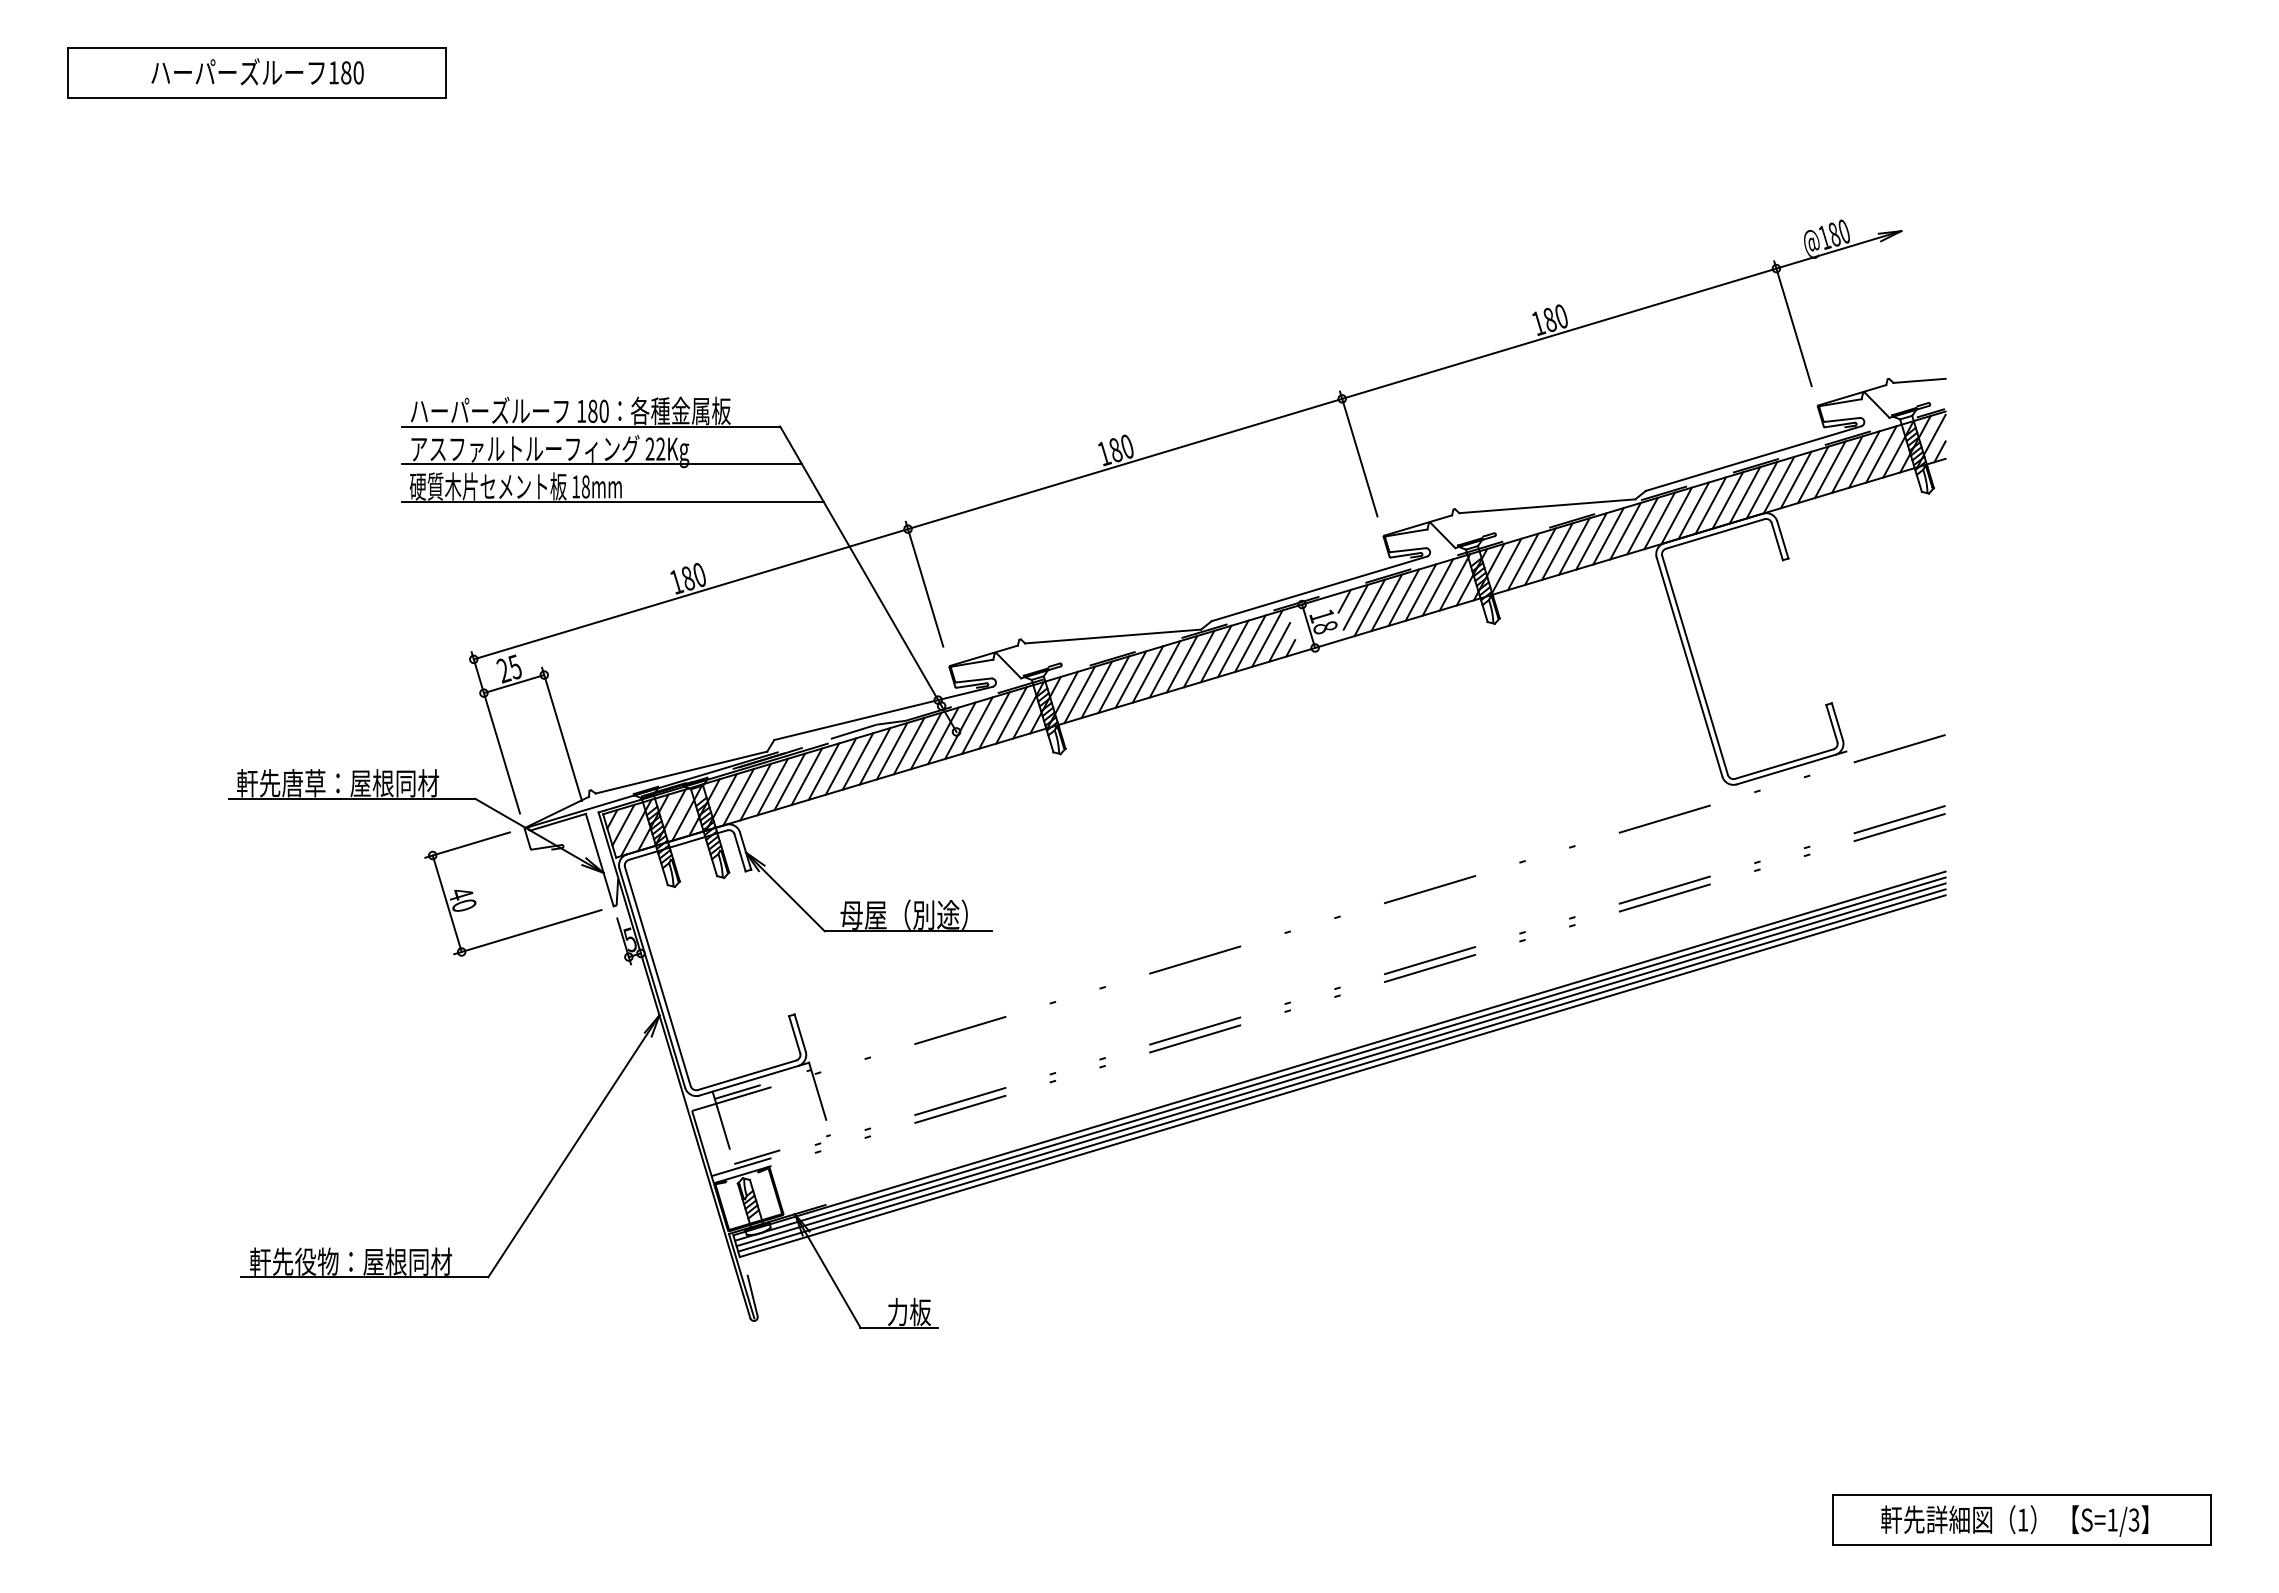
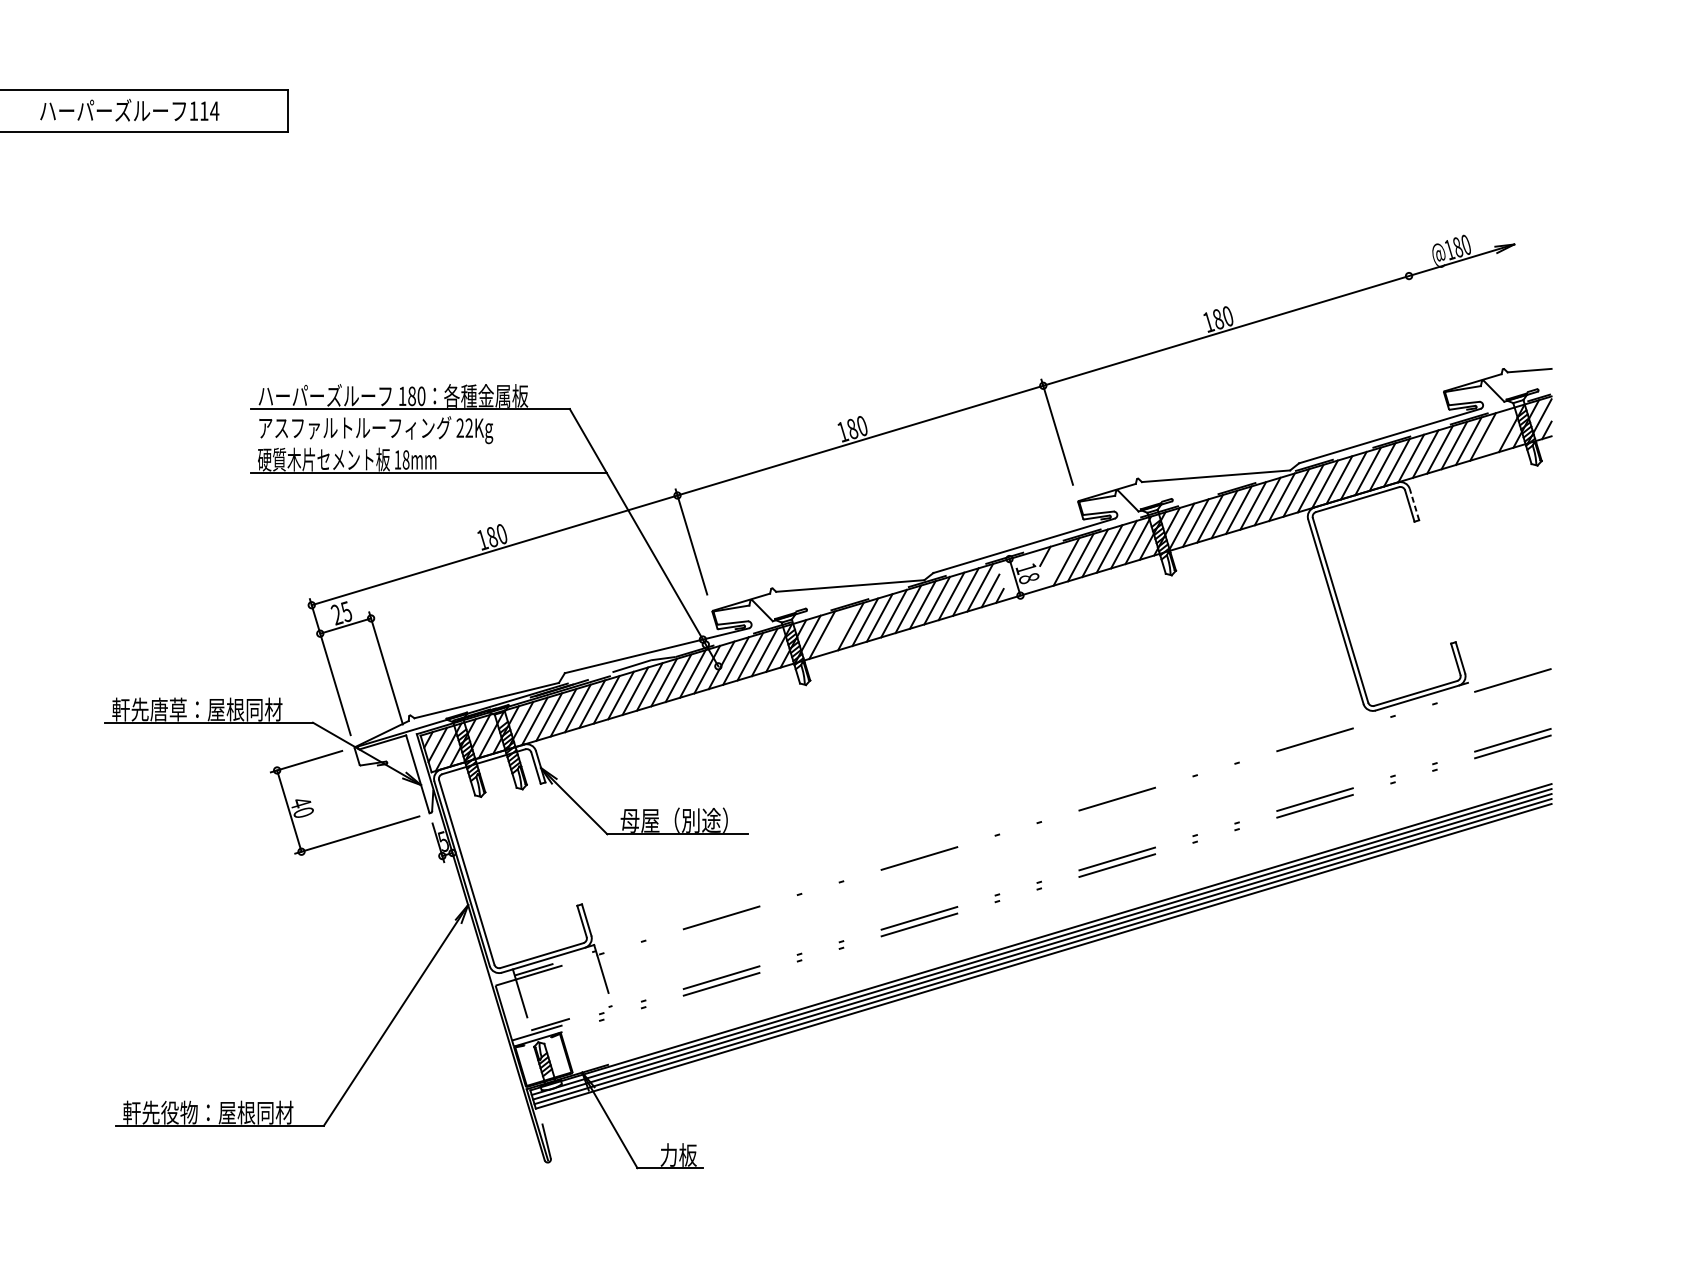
text: (352, 72) -> (209, 110), 180 -> 114
line: (1792, 323) -> (1422, 322), removed
line: (1881, 454) -> (1497, 432), removed
line: (601, 464) -> (419, 441), removed
line: (1782, 539) -> (1414, 504), solid -> dashed
line: (1355, 606) -> (1054, 560), removed
line: (1096, 689) -> (836, 630), removed

